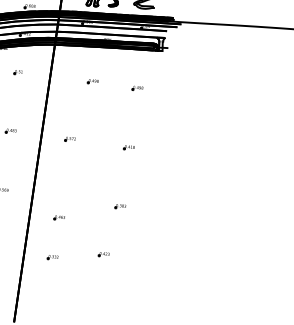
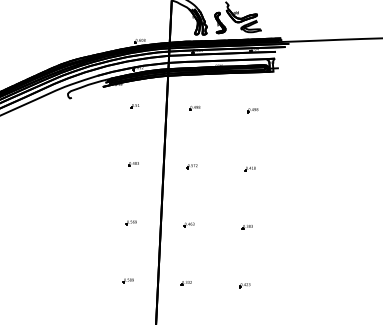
part: (92, 82) -> (194, 108), moved
part: (58, 217) -> (188, 224), moved
part: (103, 254) -> (244, 285), moved

